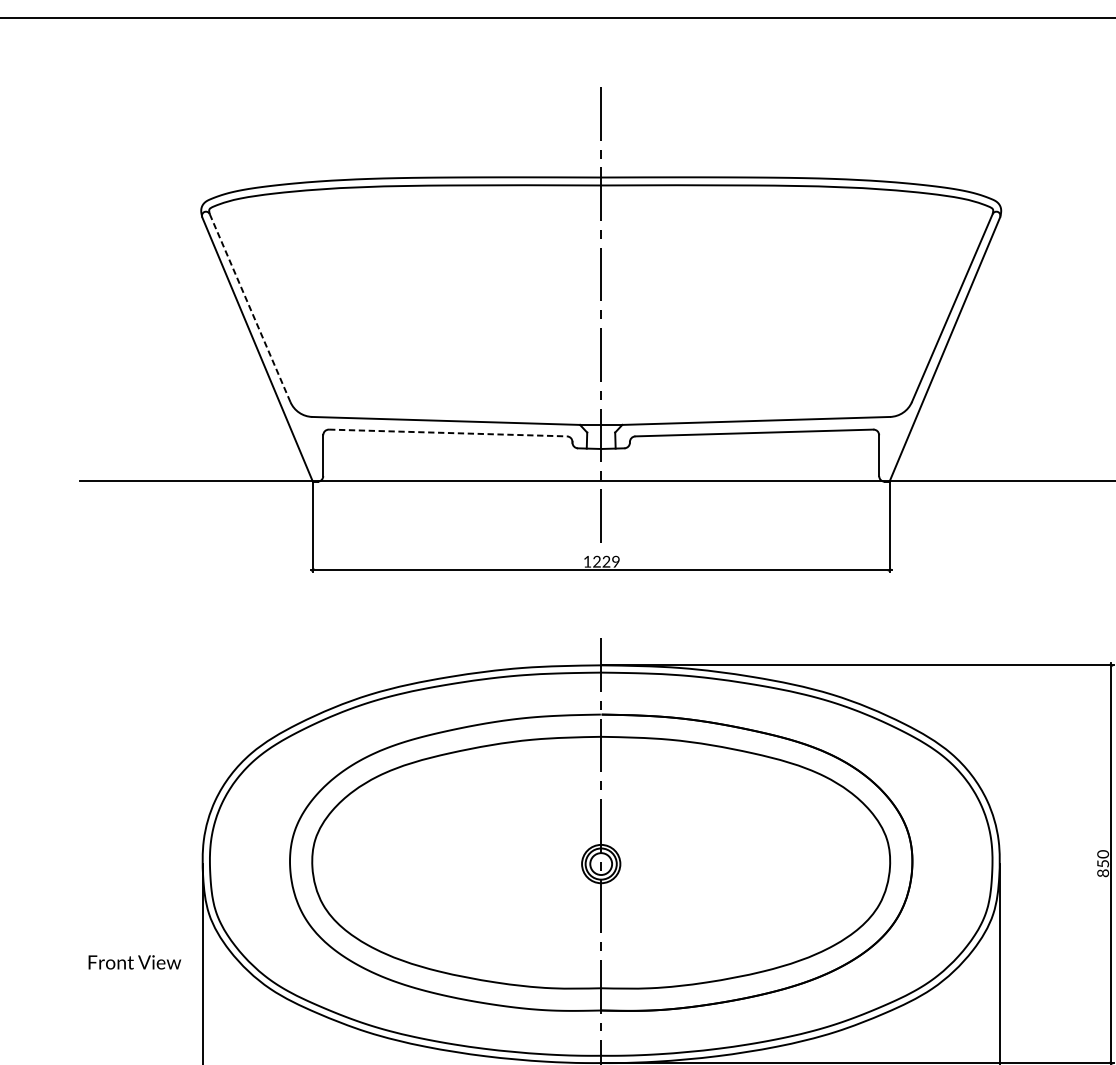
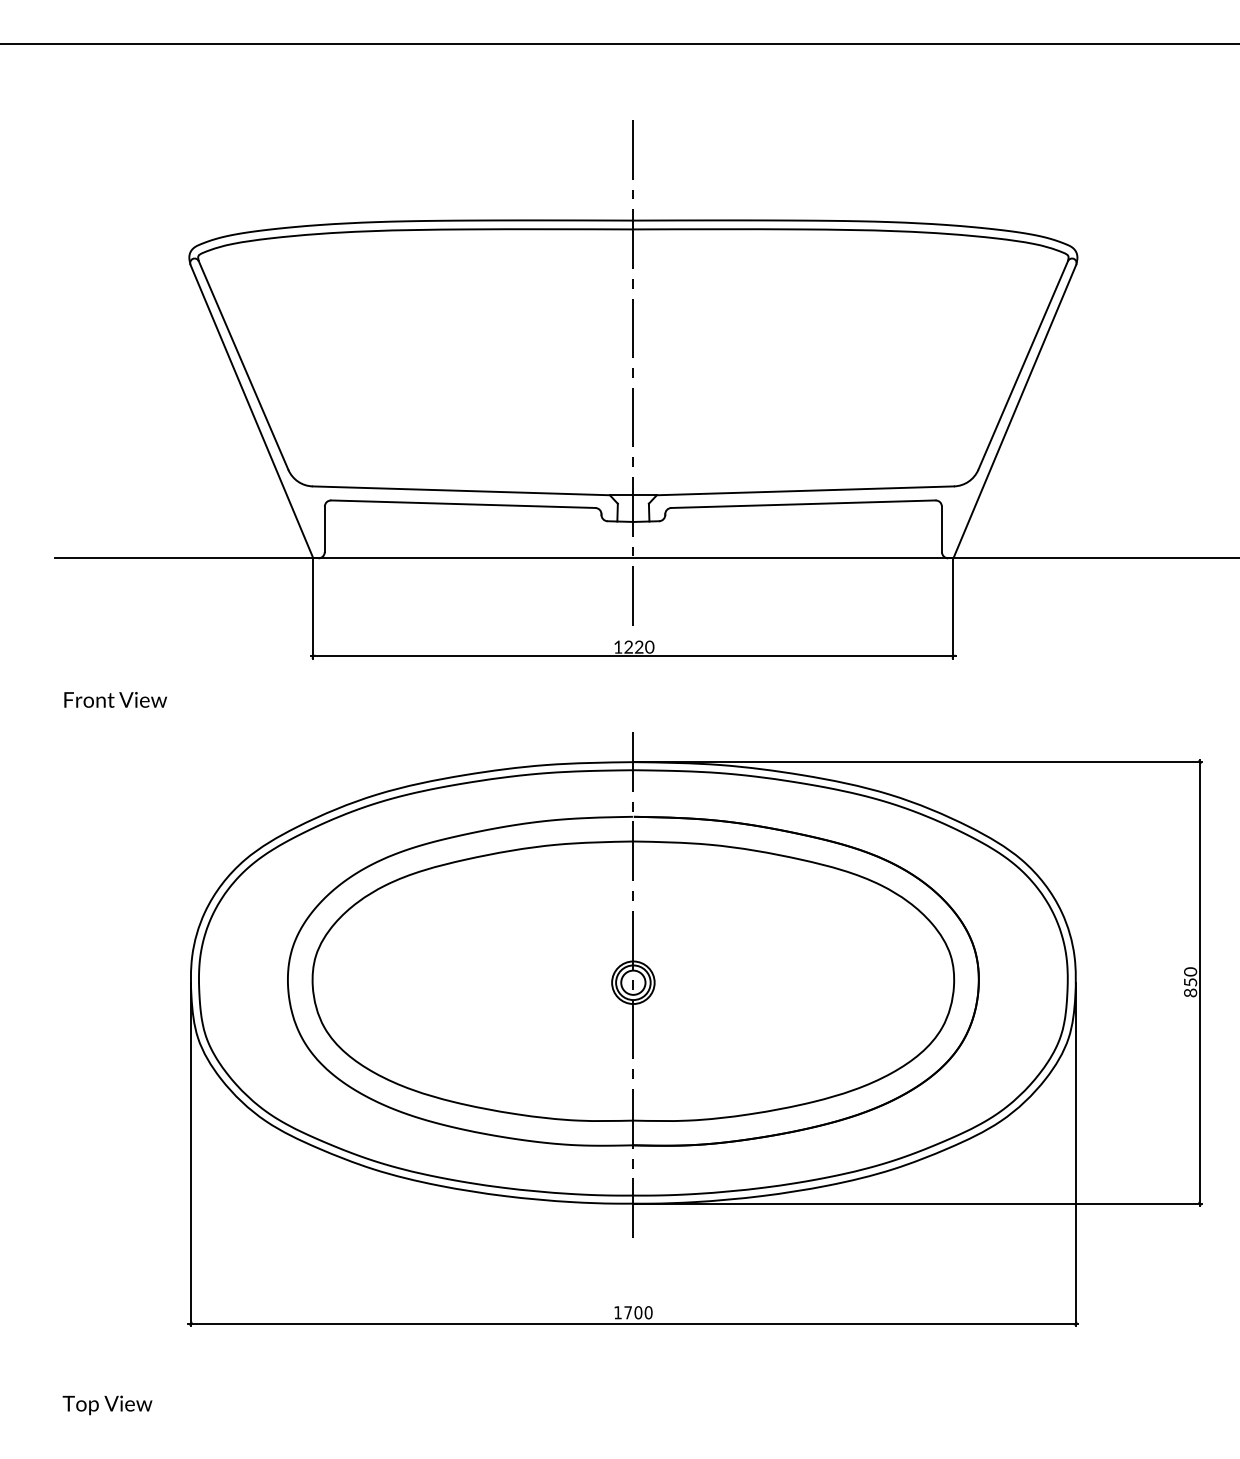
line: (250, 308) -> (243, 365), dashed -> solid
line: (448, 433) -> (463, 504), dashed -> solid
text: (615, 562) -> (649, 647), 1229 -> 1220
text: (134, 962) -> (115, 699), moved

